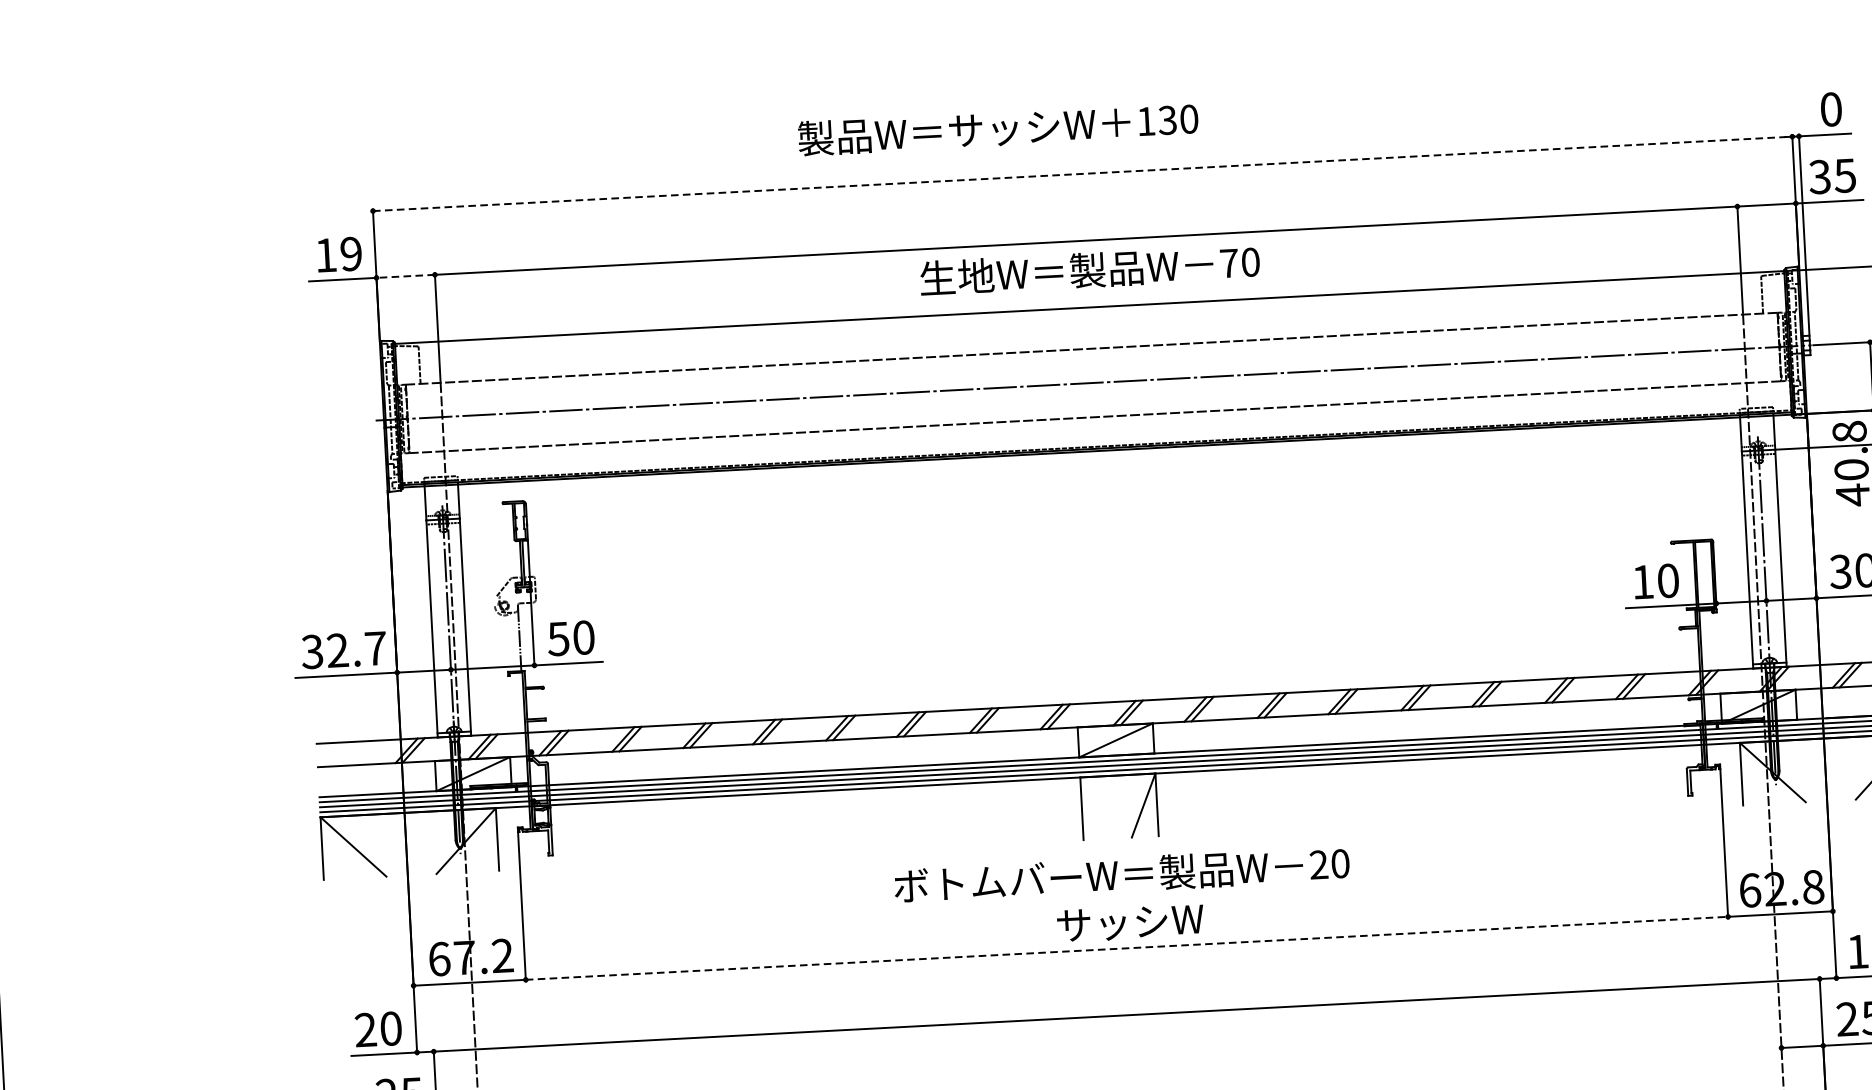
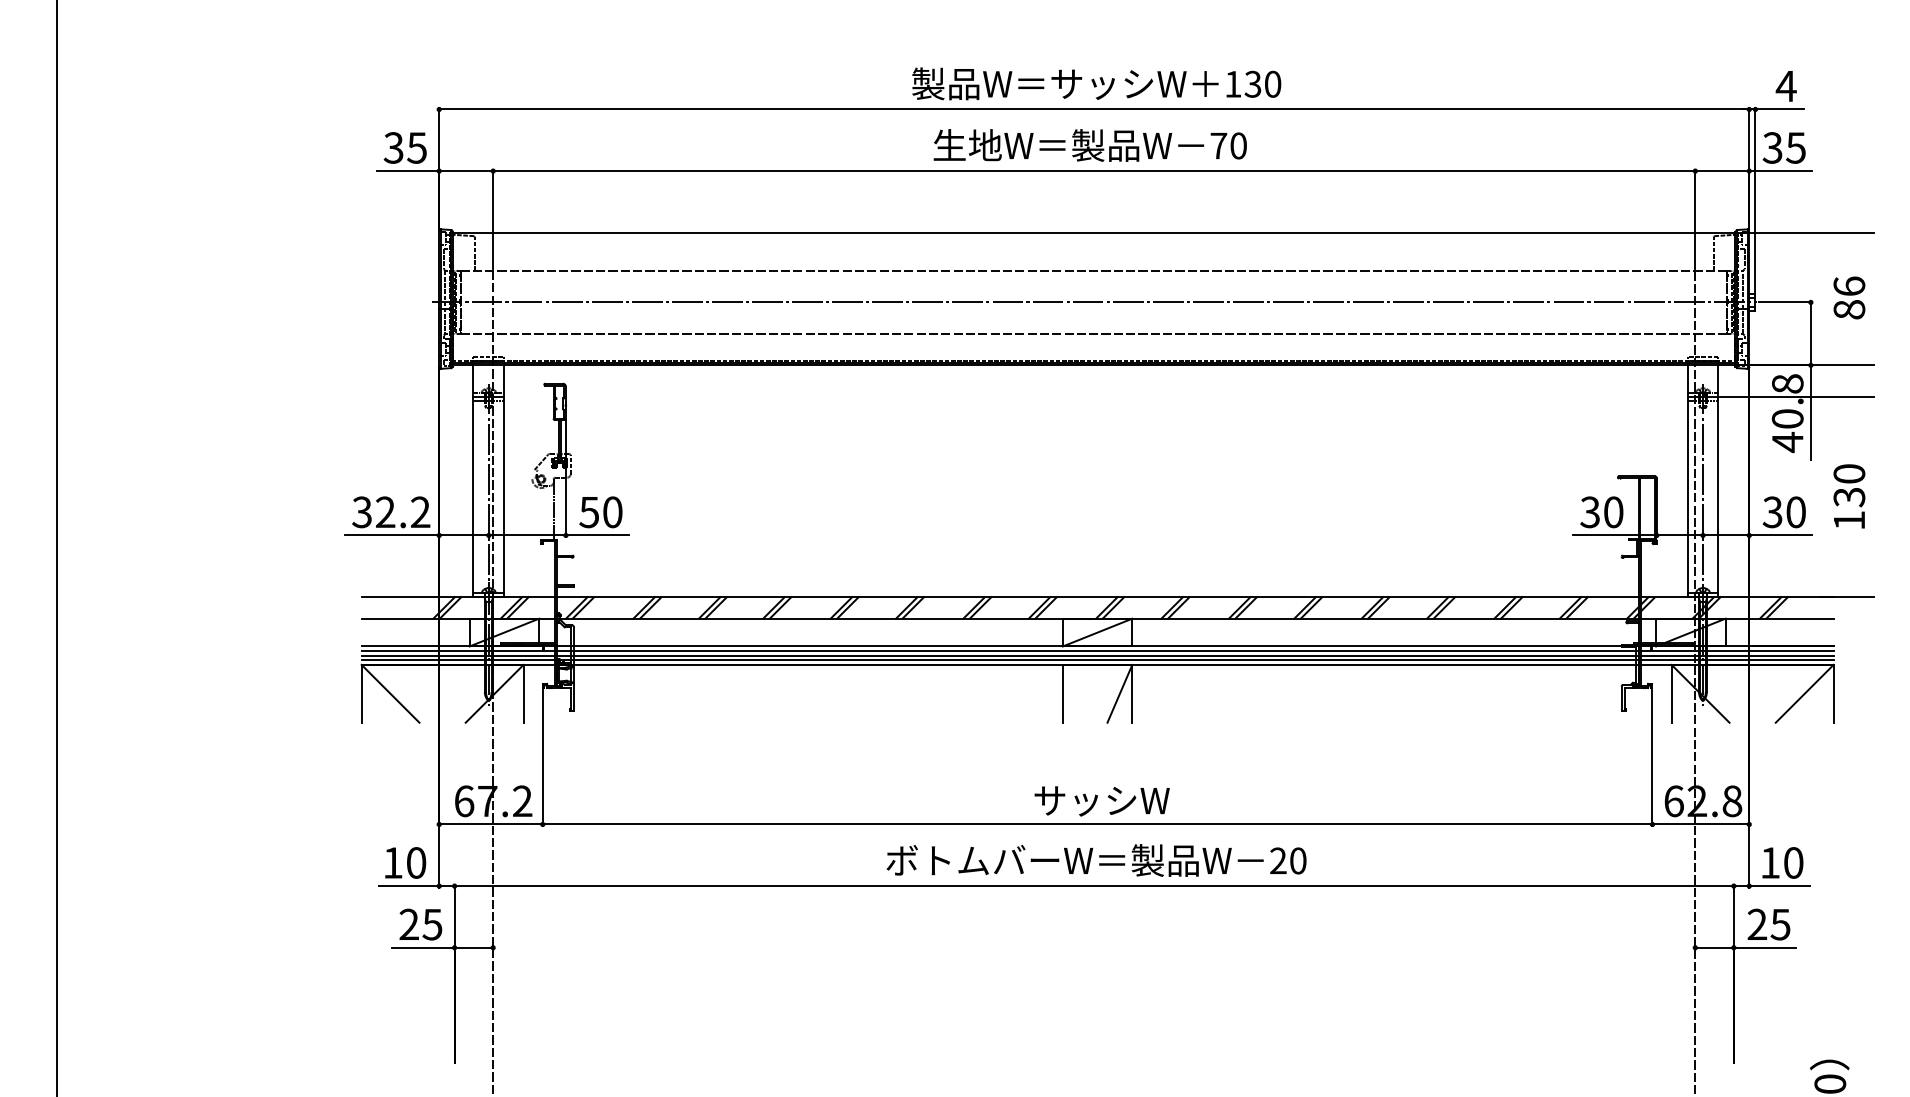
text: (1830, 109) -> (1785, 86), 0 -> 4
text: (998, 128) -> (1096, 83), moved
line: (1082, 173) -> (1094, 109), dashed -> solid
text: (337, 254) -> (404, 147), 19 -> 35
text: (1089, 270) -> (1089, 145), moved
line: (406, 276) -> (466, 171), dashed -> solid
text: (1642, 582) -> (1589, 512), 10 -> 30
text: (375, 647) -> (420, 511), 32.7 -> 32.2
text: (1121, 874) -> (1096, 860), moved
line: (1126, 948) -> (1097, 824), dashed -> solid
text: (365, 1029) -> (392, 862), 20 -> 10

